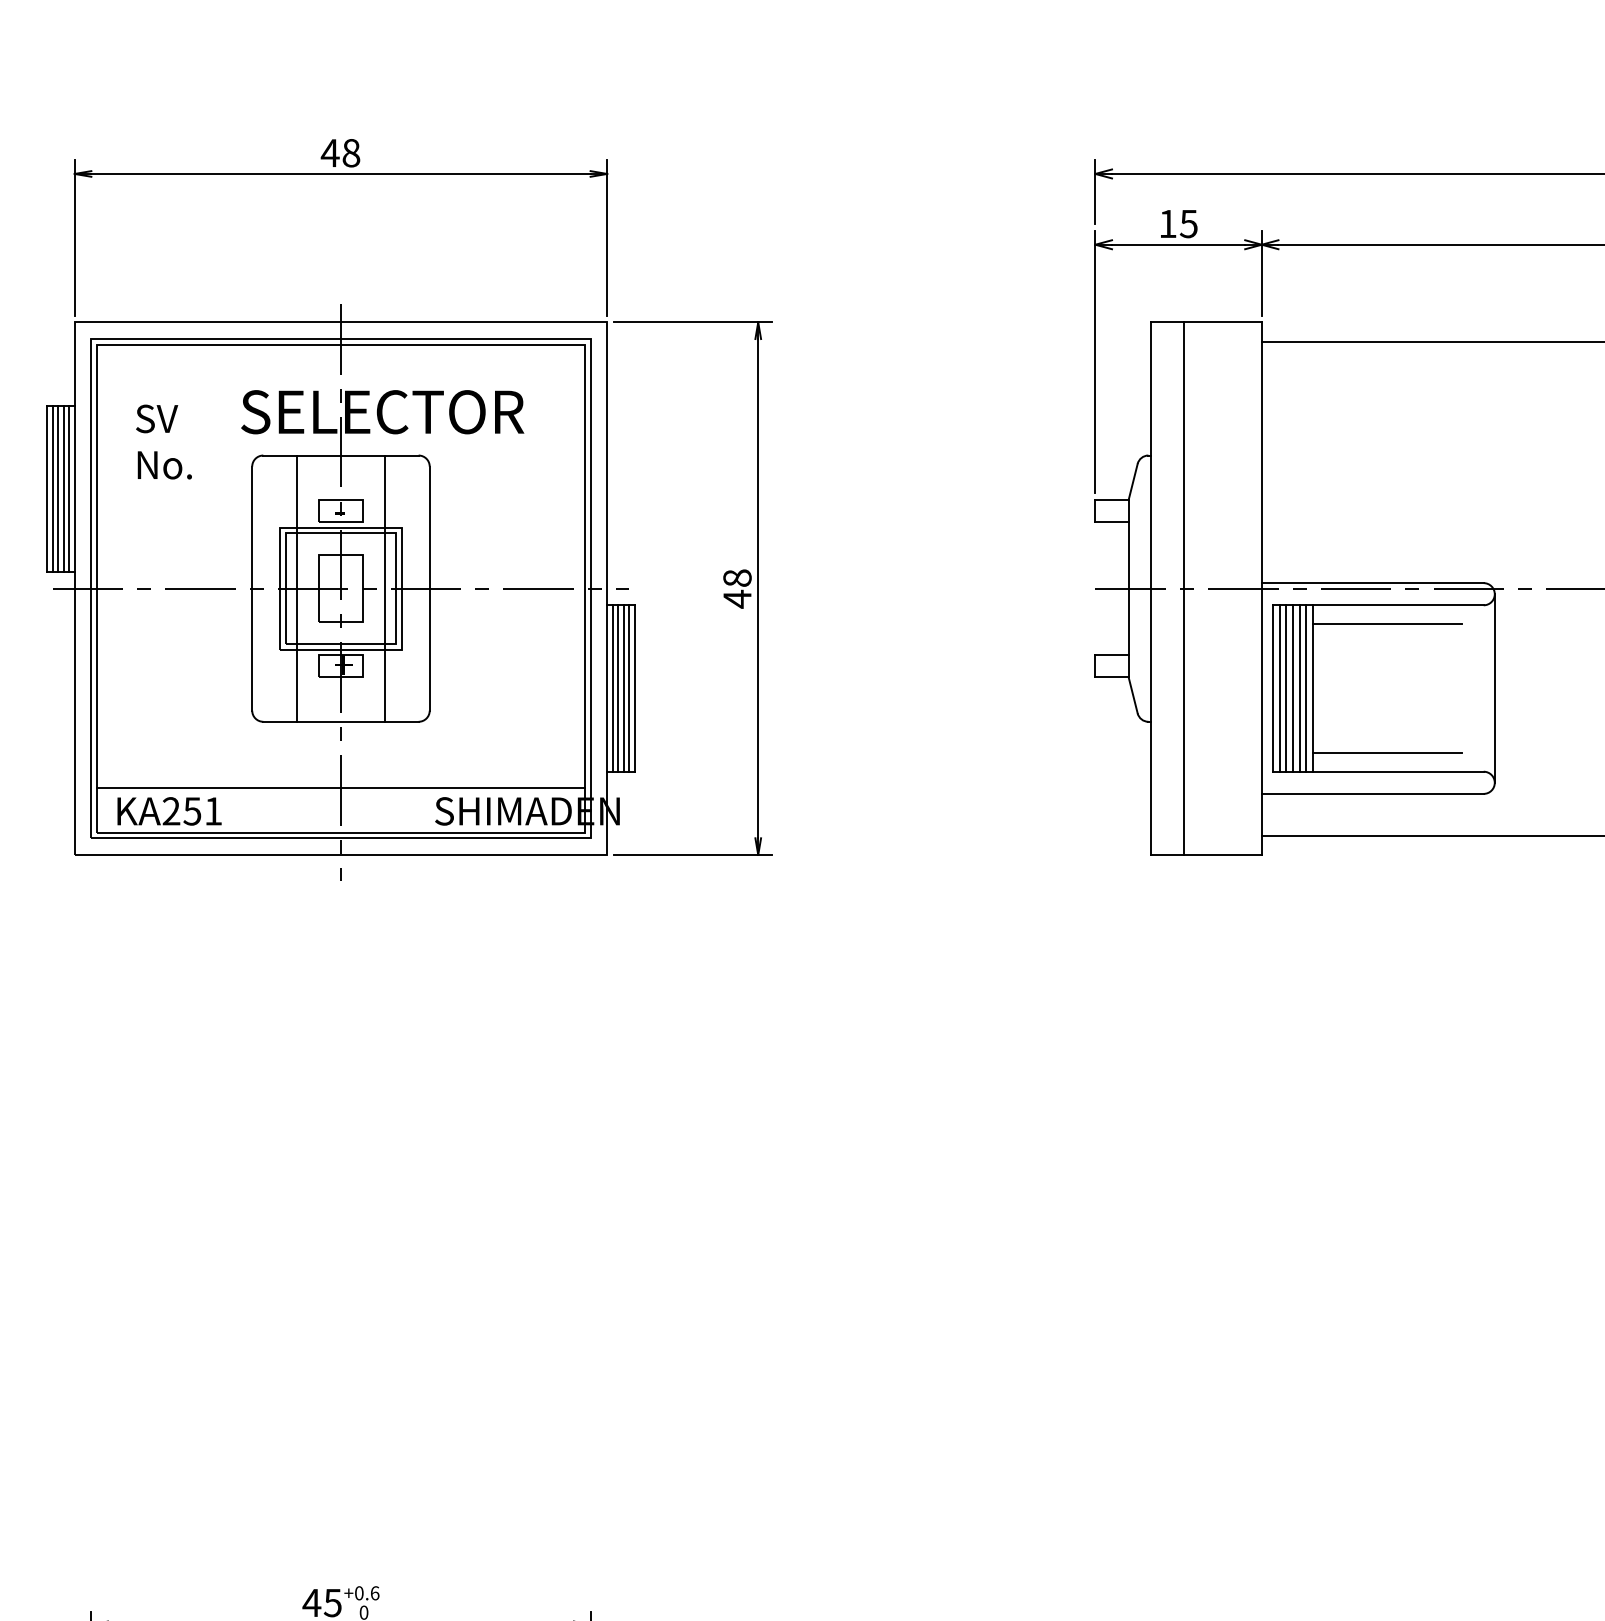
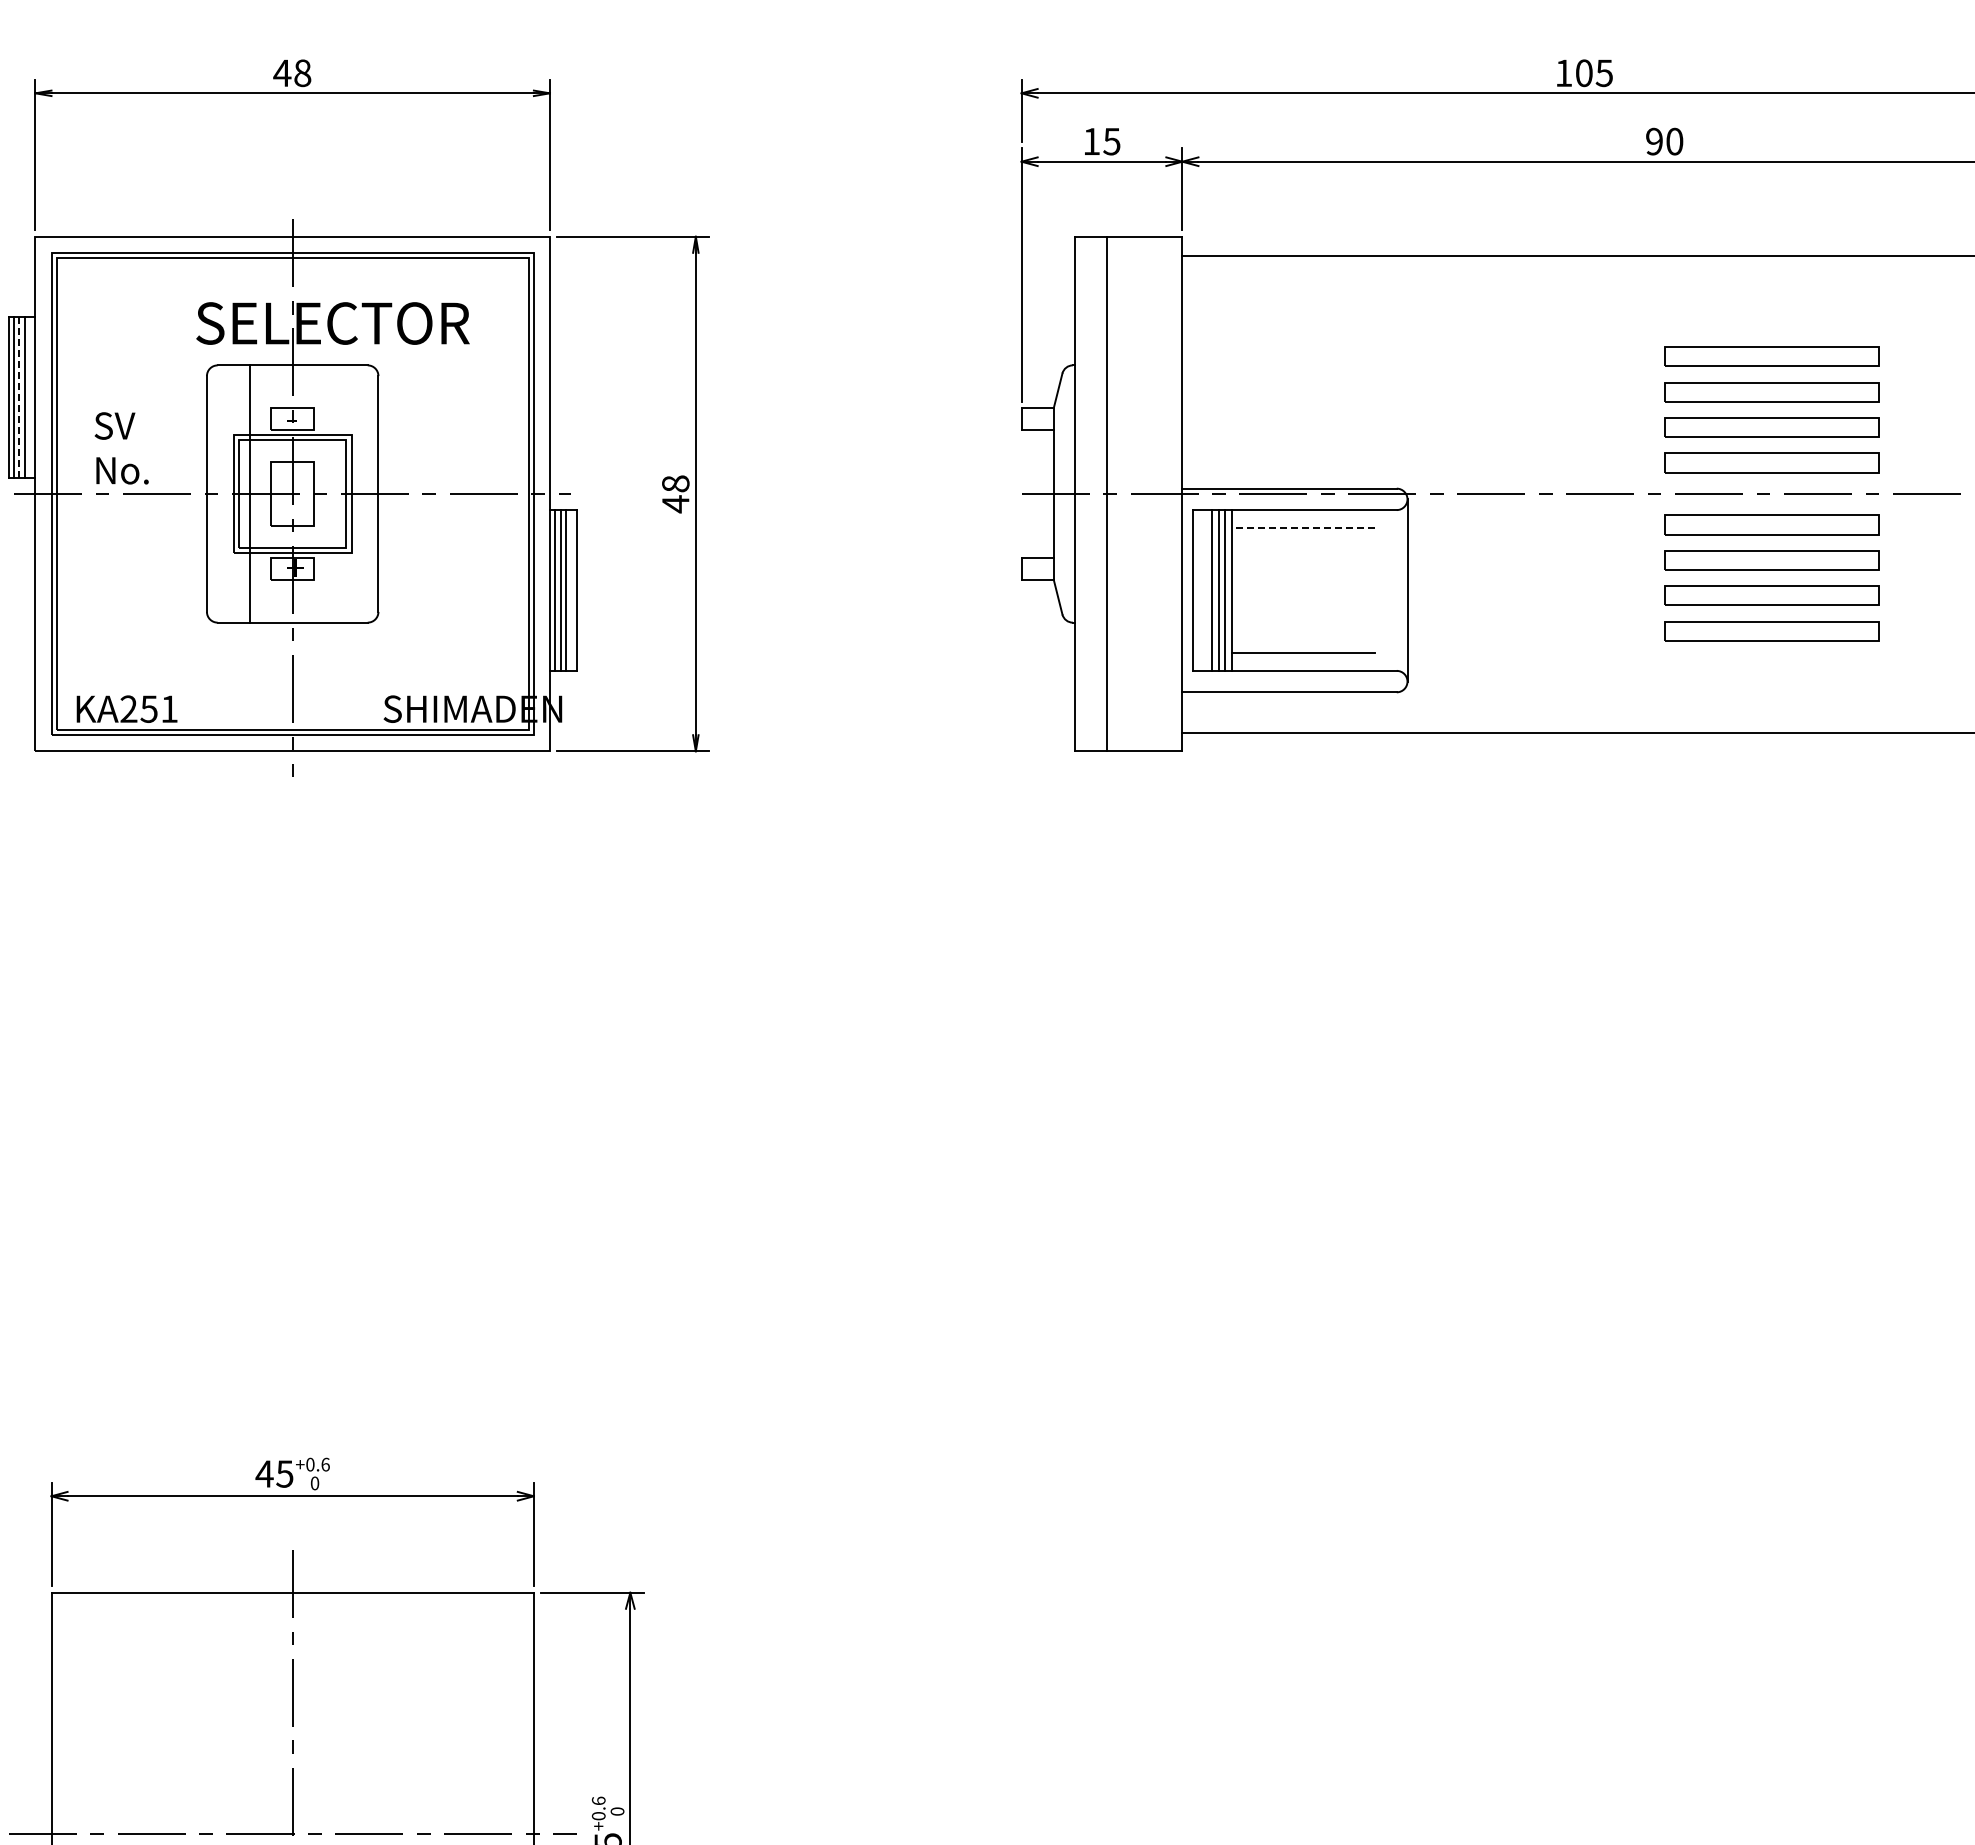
text: (163, 442) -> (121, 448), moved
line: (58, 488) -> (19, 397), solid -> dashed
line: (69, 488) -> (30, 397), removed
line: (385, 588) -> (335, 493), removed
line: (1387, 624) -> (1303, 528), solid -> dashed
line: (629, 688) -> (571, 590), removed
line: (1279, 688) -> (1199, 590), removed
line: (1285, 688) -> (1205, 590), removed
line: (340, 787) -> (292, 686), removed

